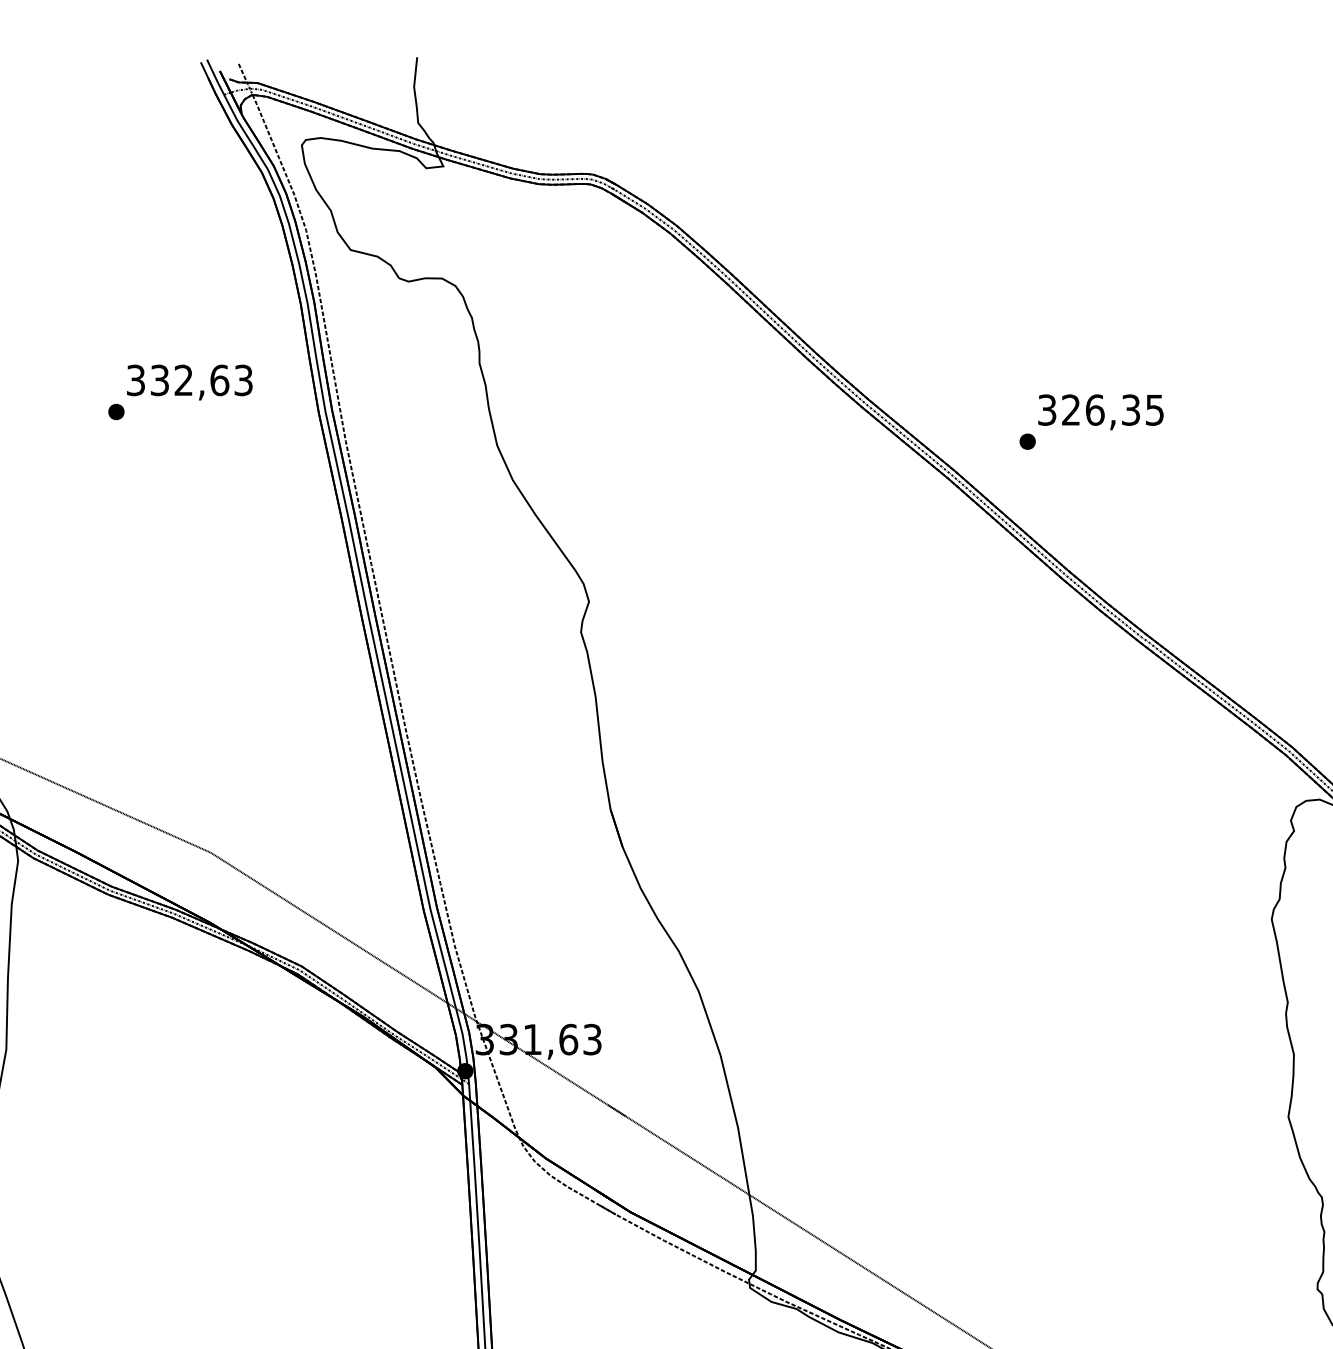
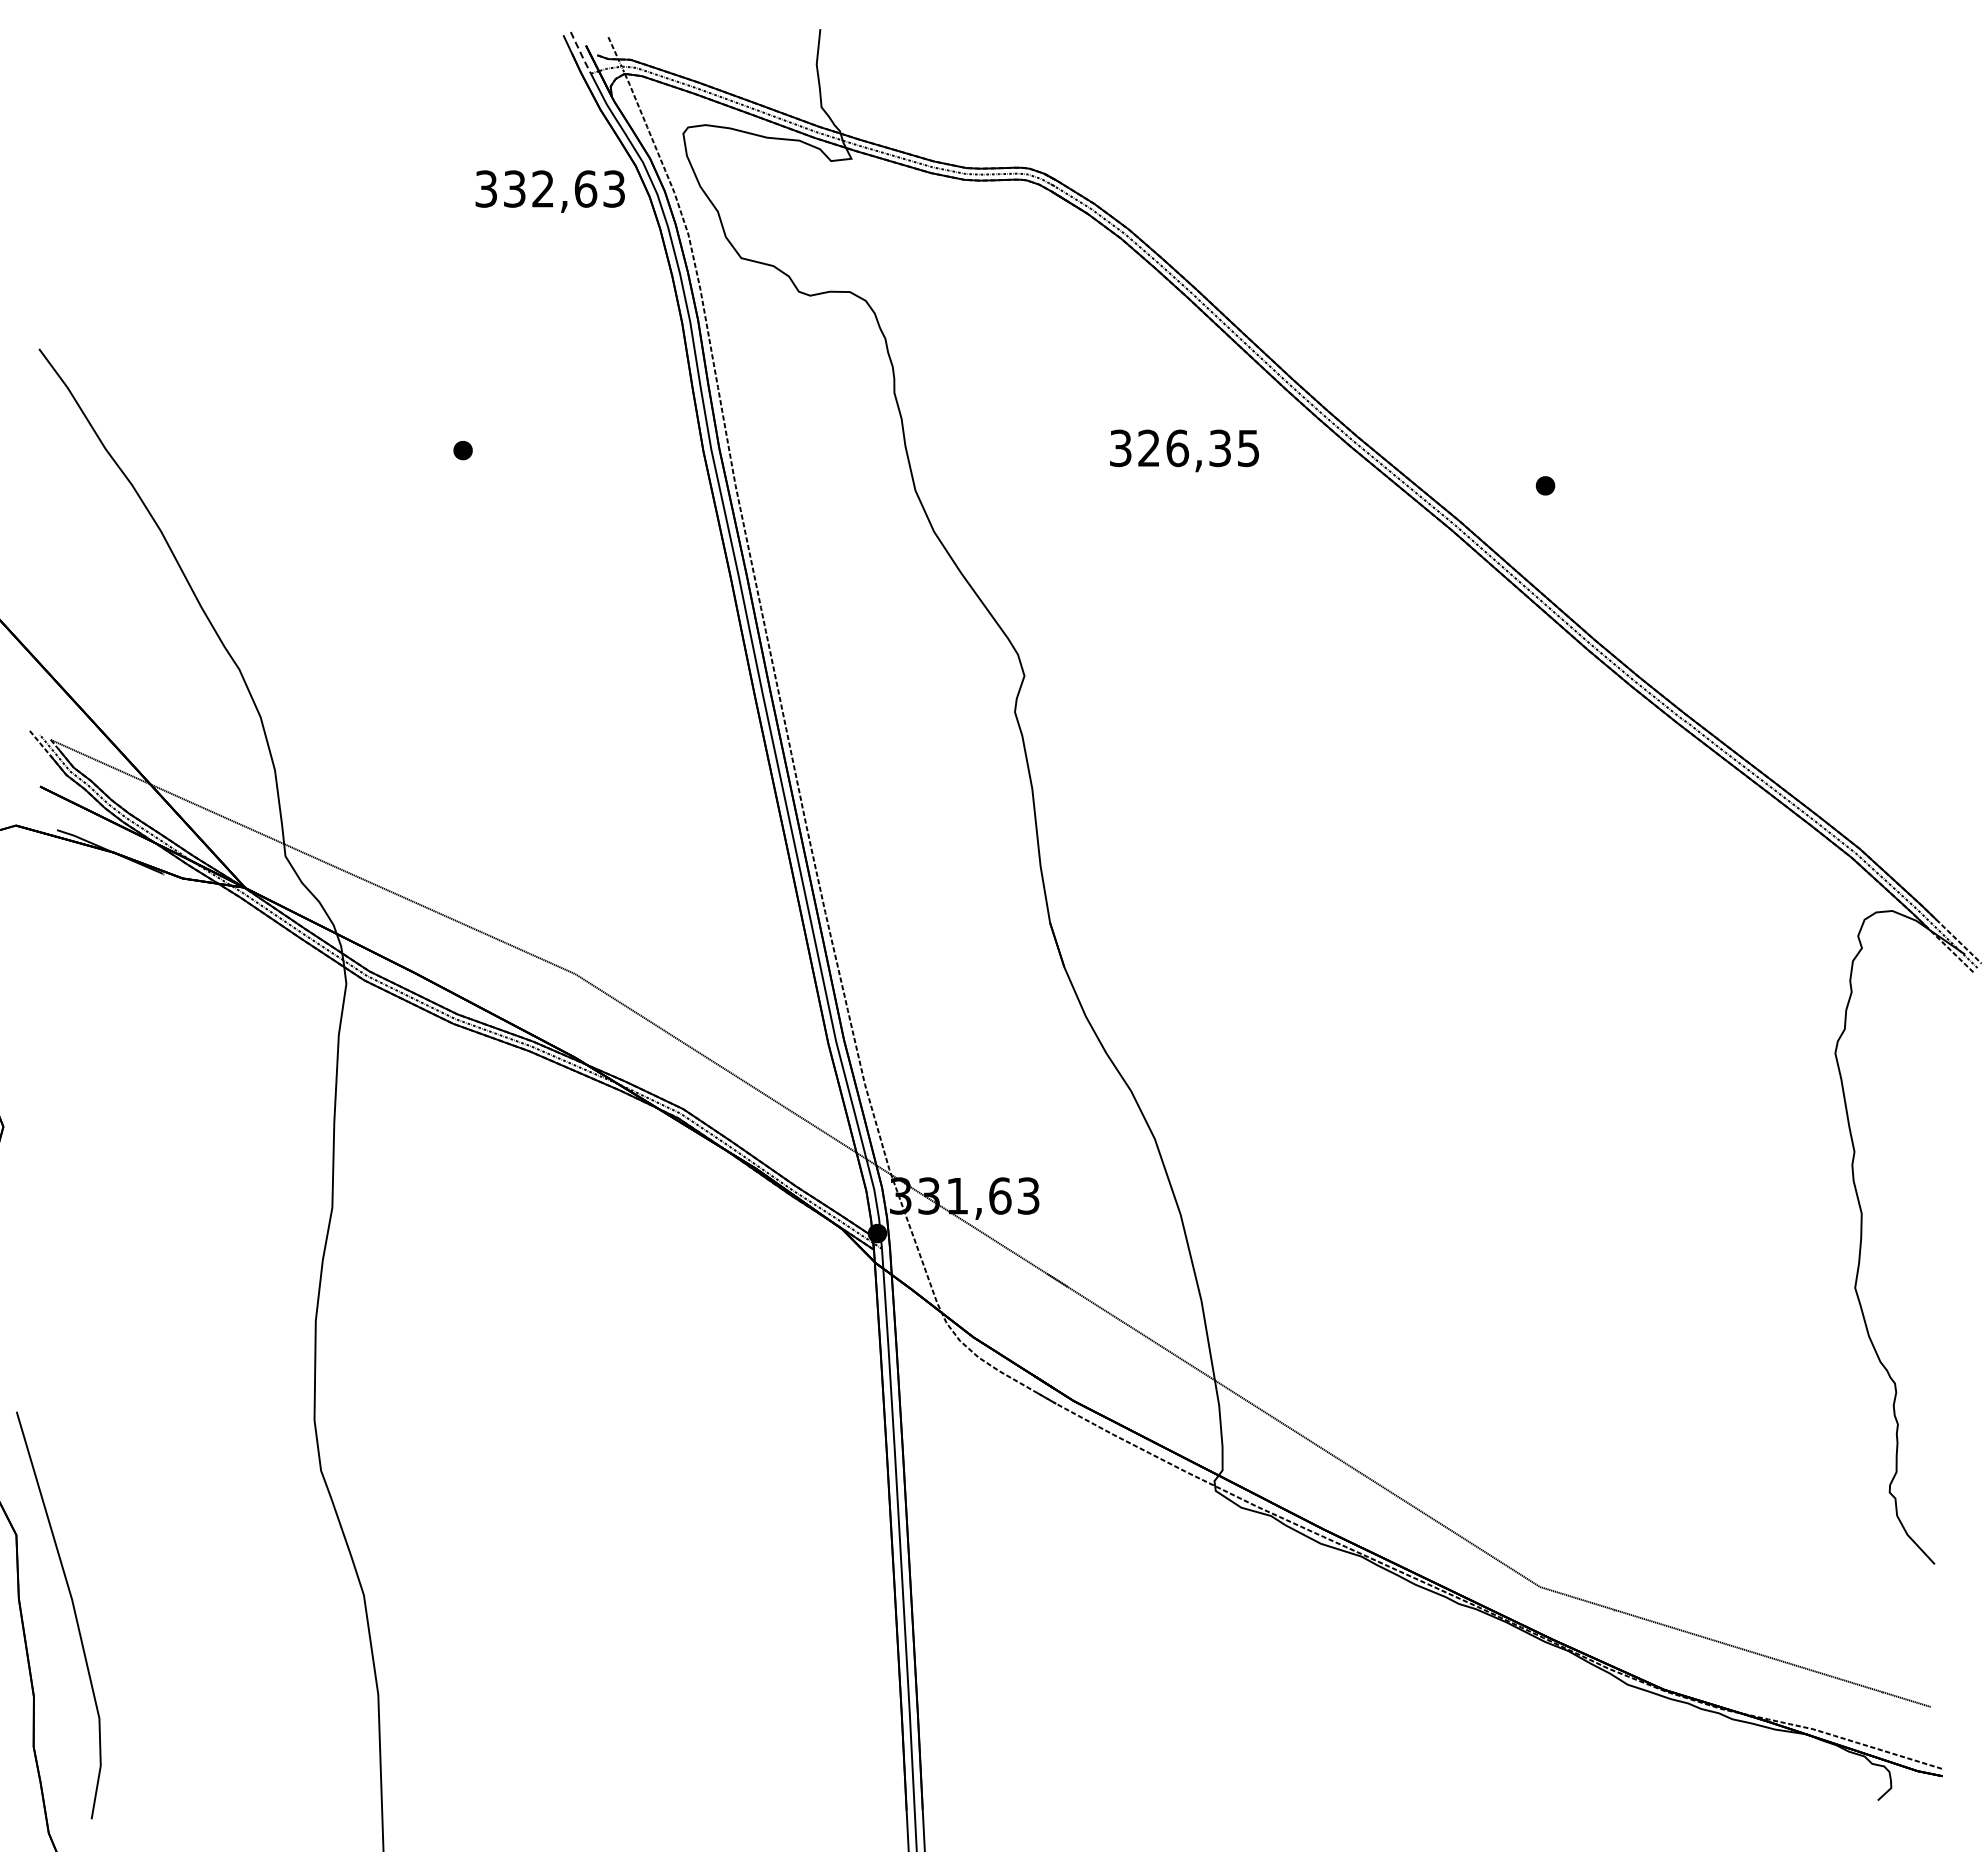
line: (216, 78) -> (581, 54), solid -> dashed
text: (189, 382) -> (549, 191), moved
text: (1100, 411) -> (1184, 450), moved

